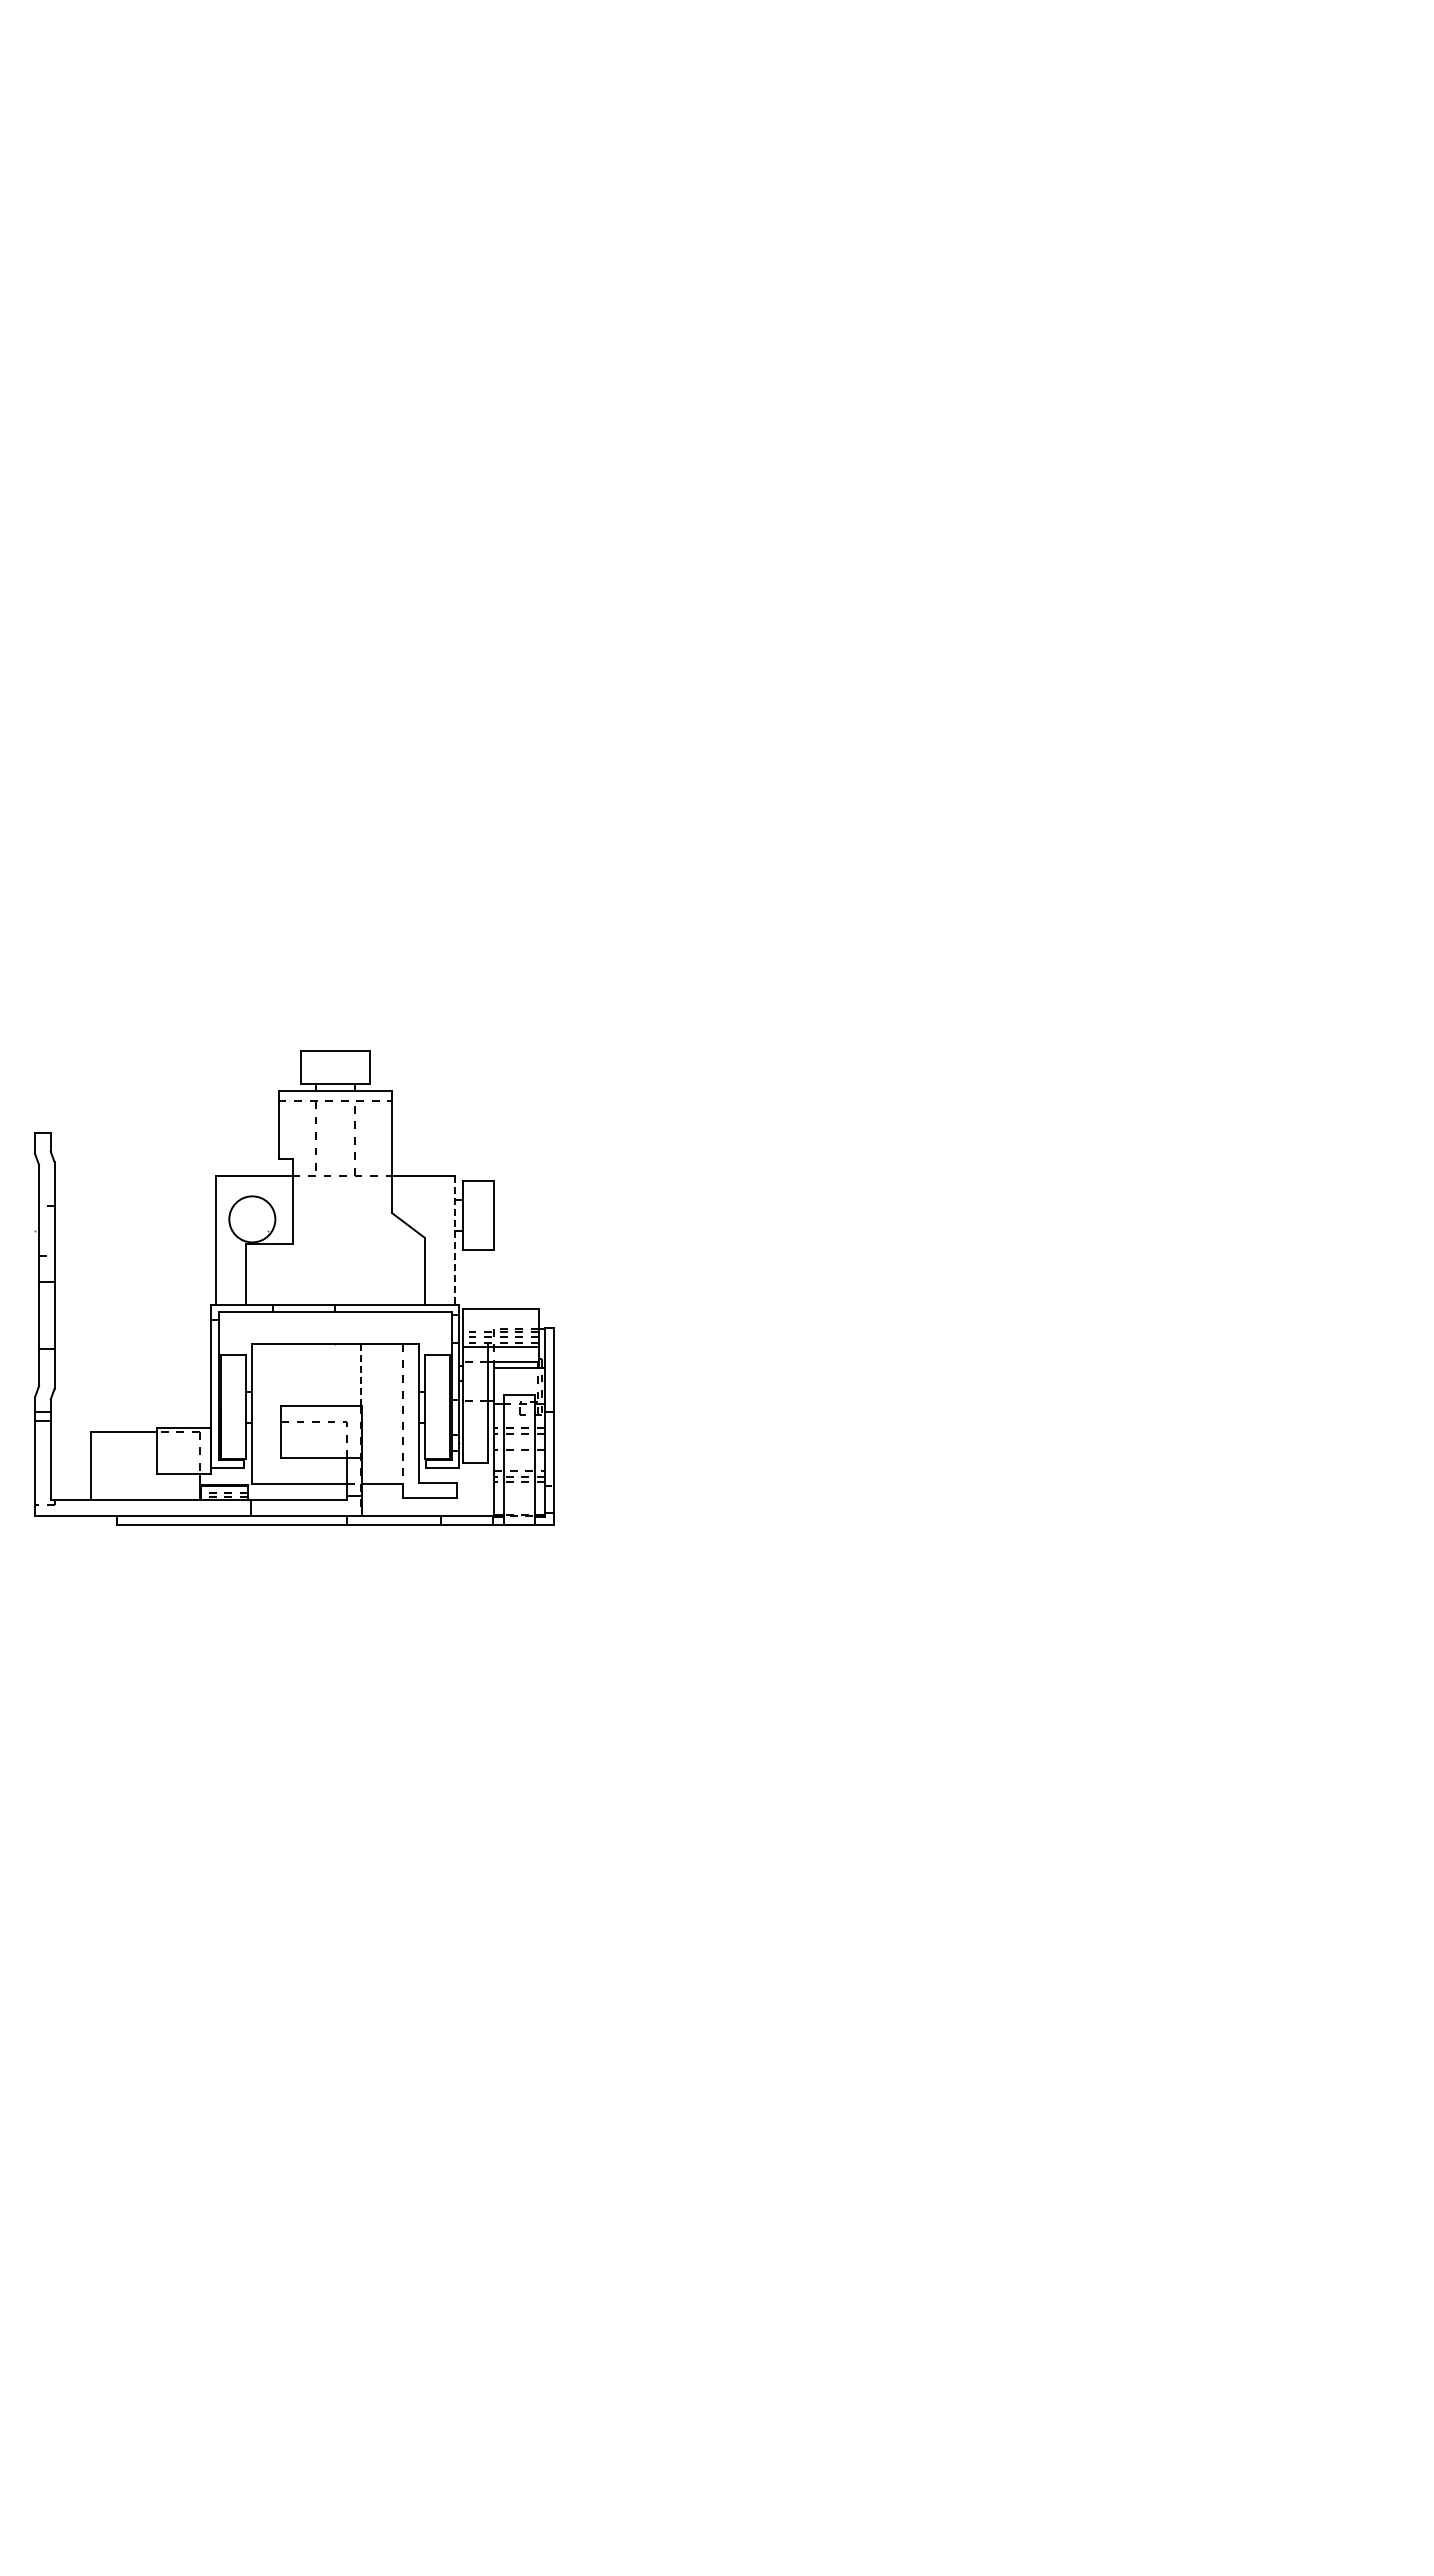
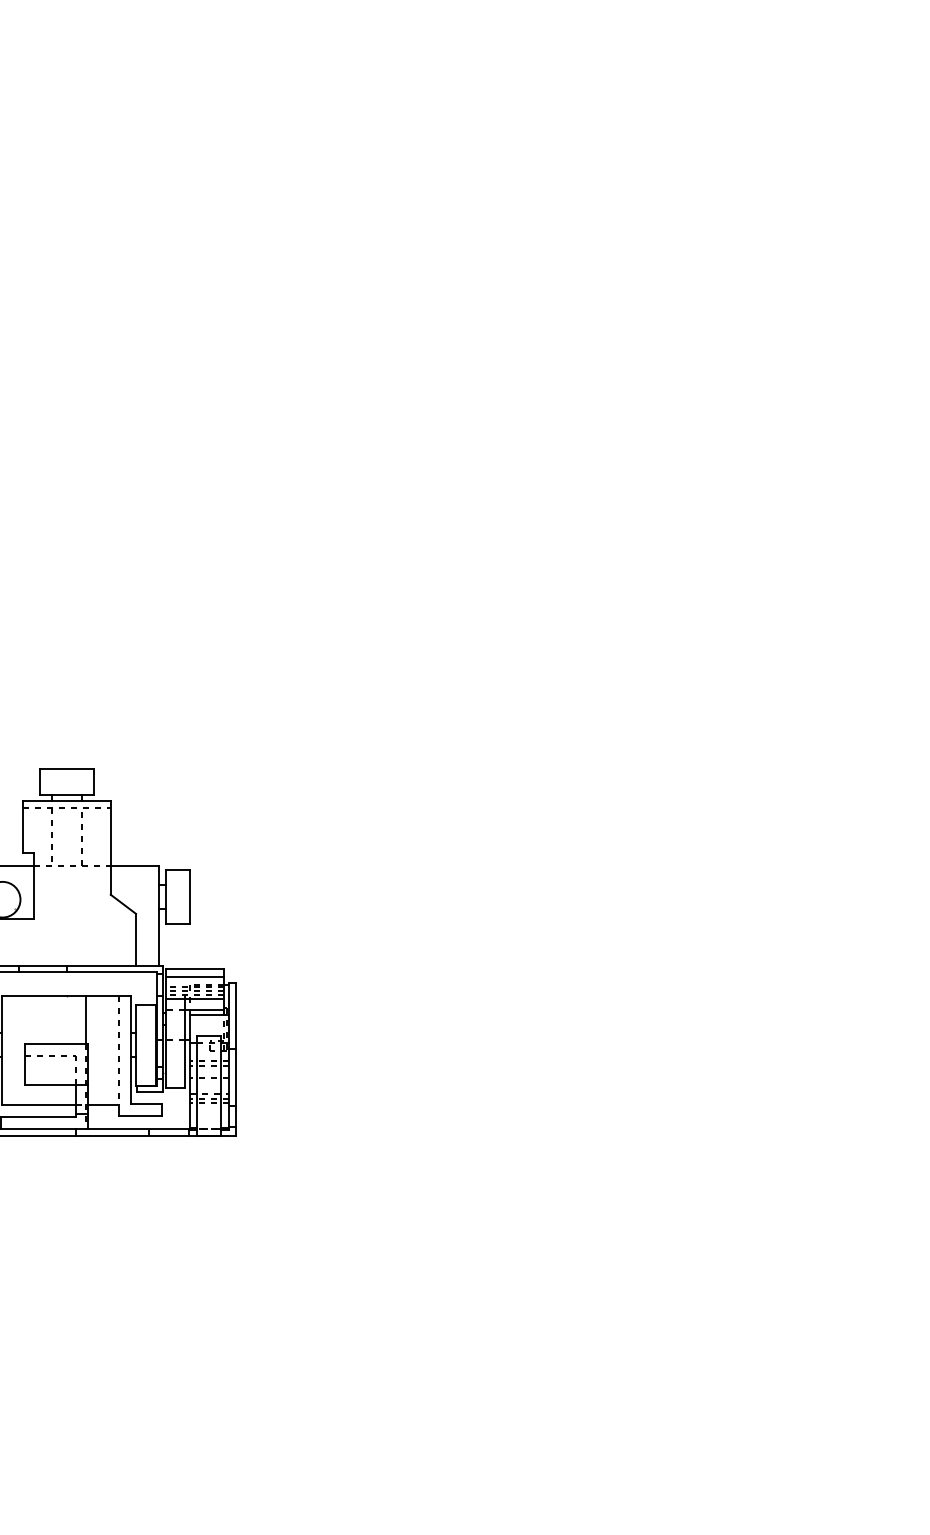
line: (454, 1240) -> (159, 916), dashed -> solid
line: (500, 1319) -> (194, 977), added
line: (360, 1375) -> (86, 1020), dashed -> solid

